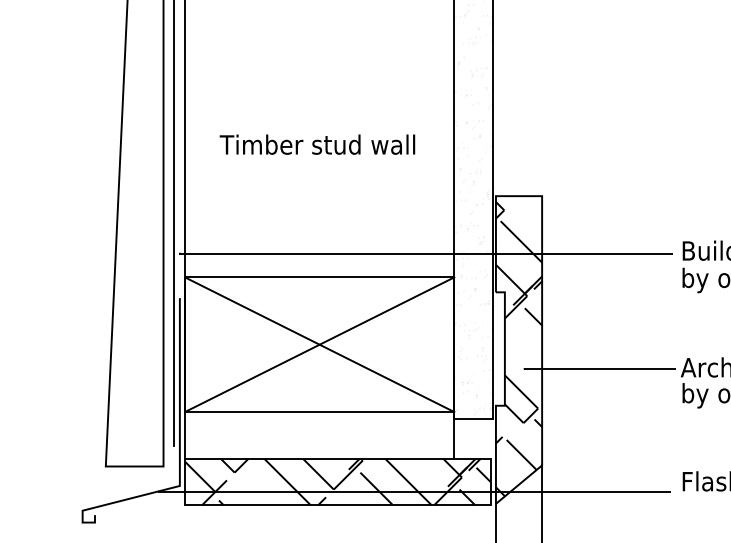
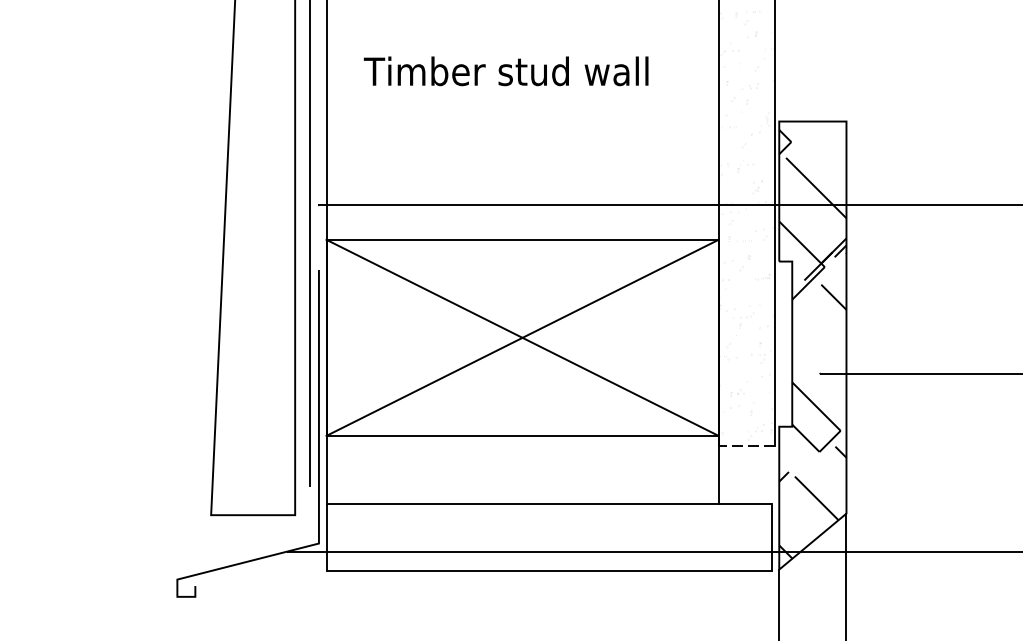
text: (317, 144) -> (506, 71), moved
line: (473, 418) -> (746, 445), solid -> dashed
hatch: (337, 481) -> (548, 537), removed

